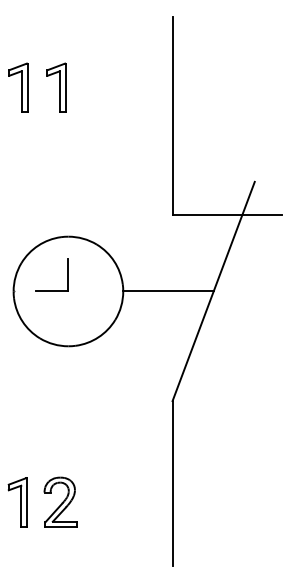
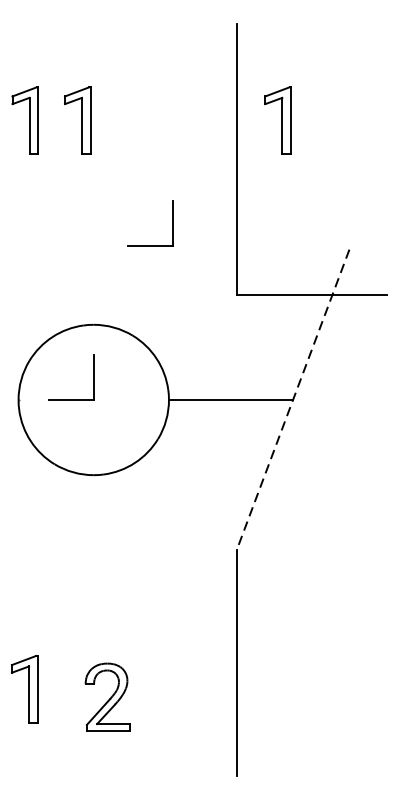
part: (202, 87) -> (277, 120), added
part: (125, 162) -> (172, 223), added
line: (213, 291) -> (292, 400), solid -> dashed
part: (60, 501) -> (107, 696), moved

